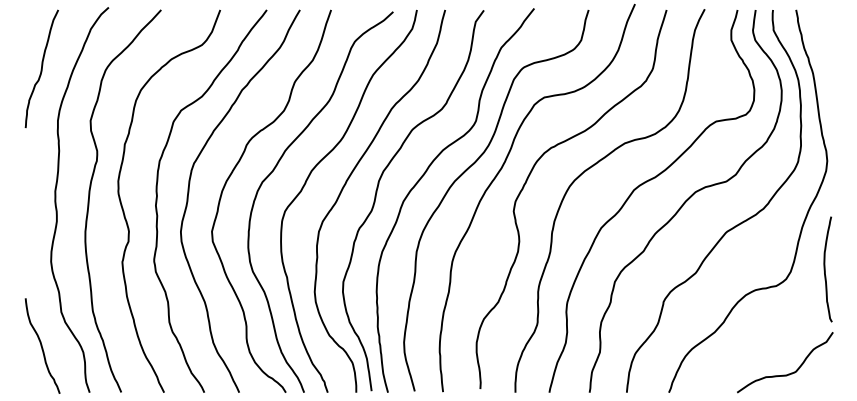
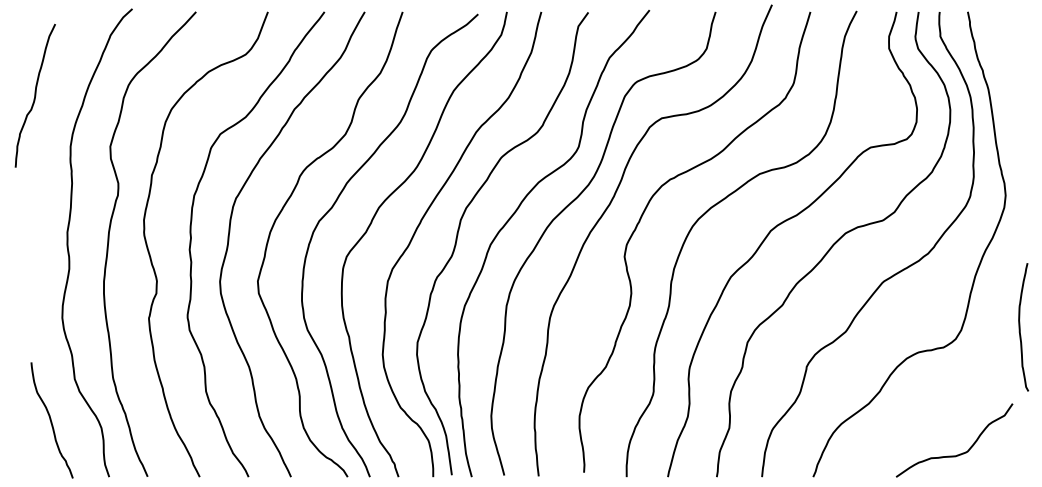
curve: (41, 68) -> (34, 95), moved
curve: (825, 269) -> (1020, 327), moved

